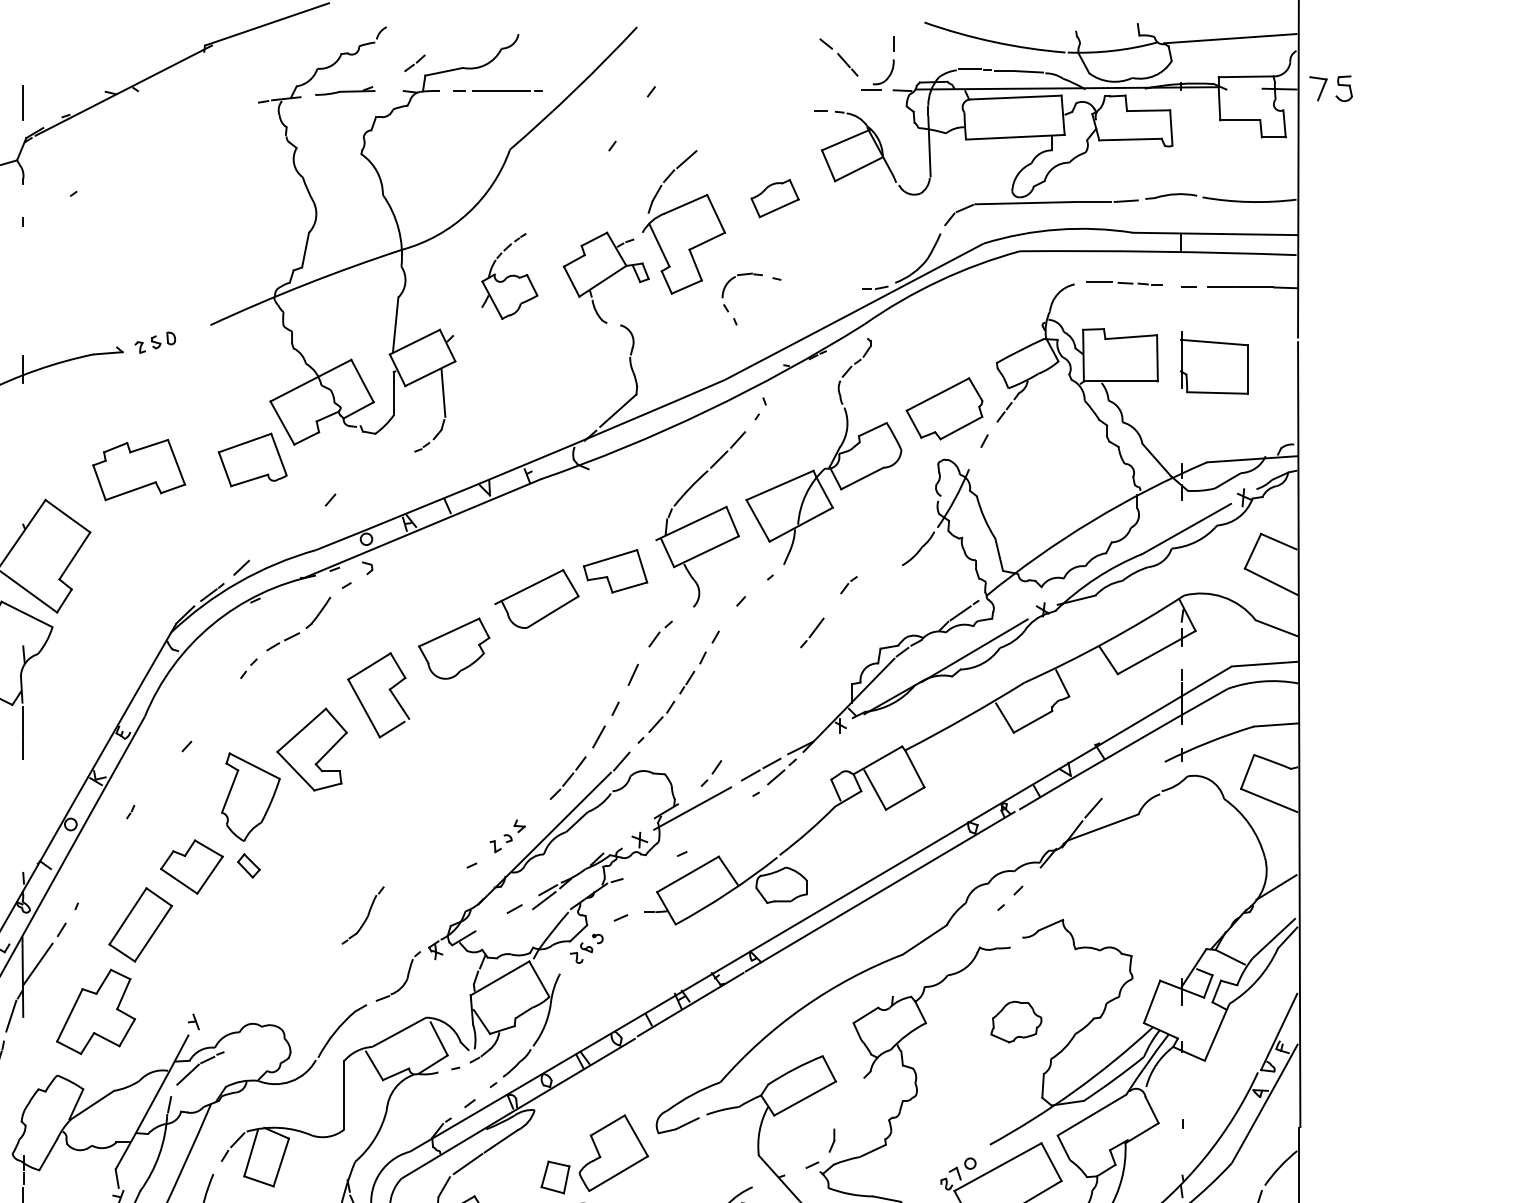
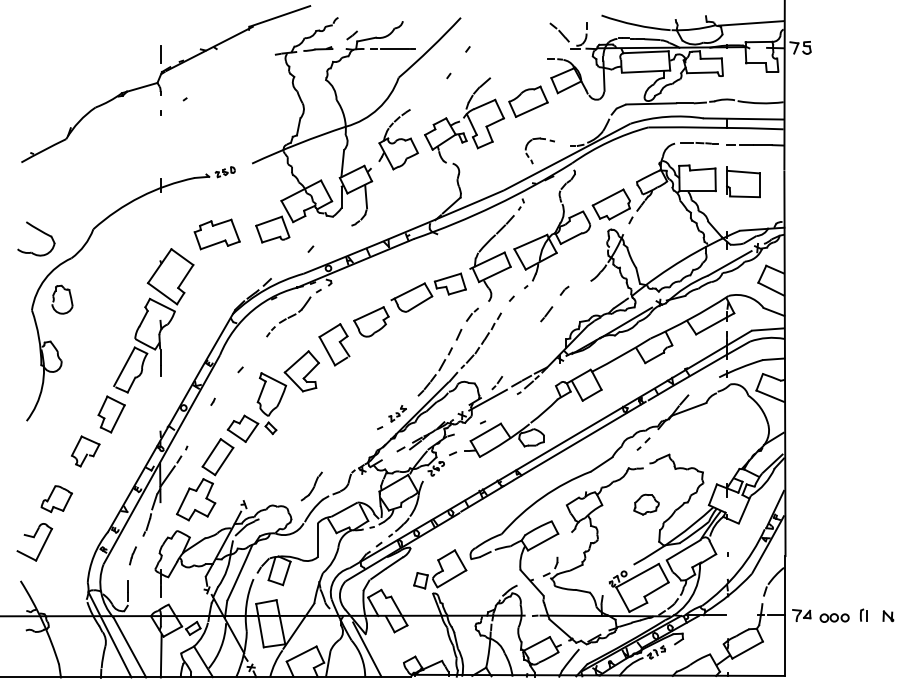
part: (775, 198) -> (528, 101), size x1.67
part: (509, 275) -> (398, 139), size x1.43
part: (750, 275) -> (539, 139), moved
part: (362, 915) -> (311, 486), moved

